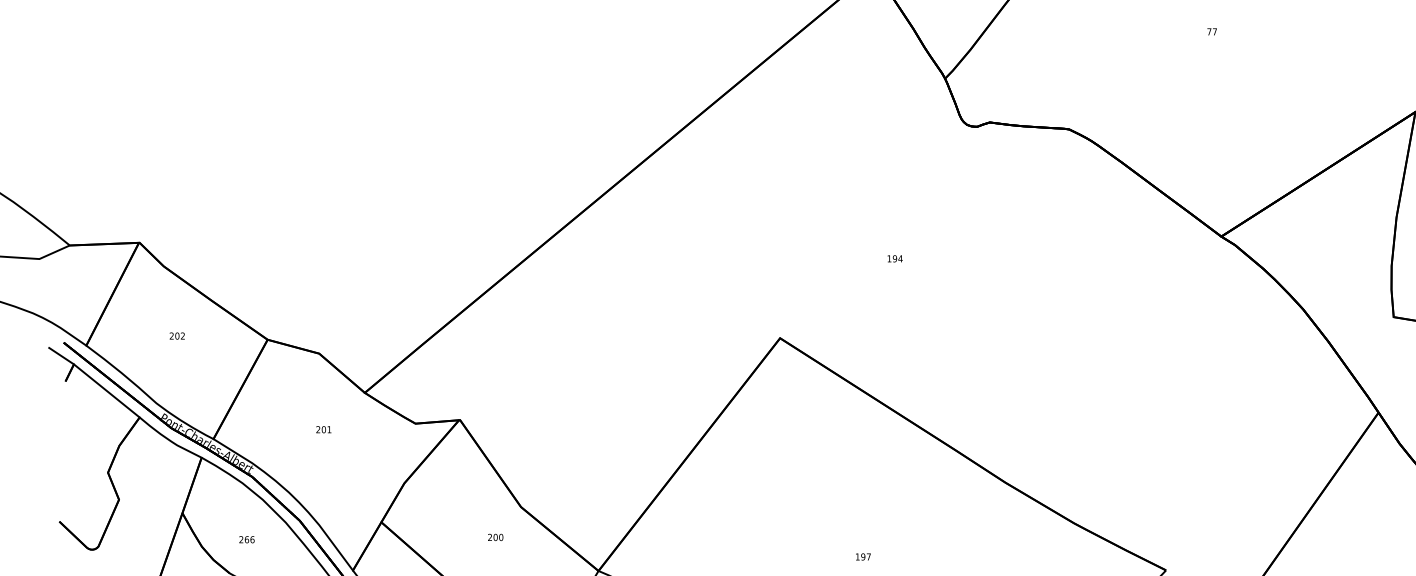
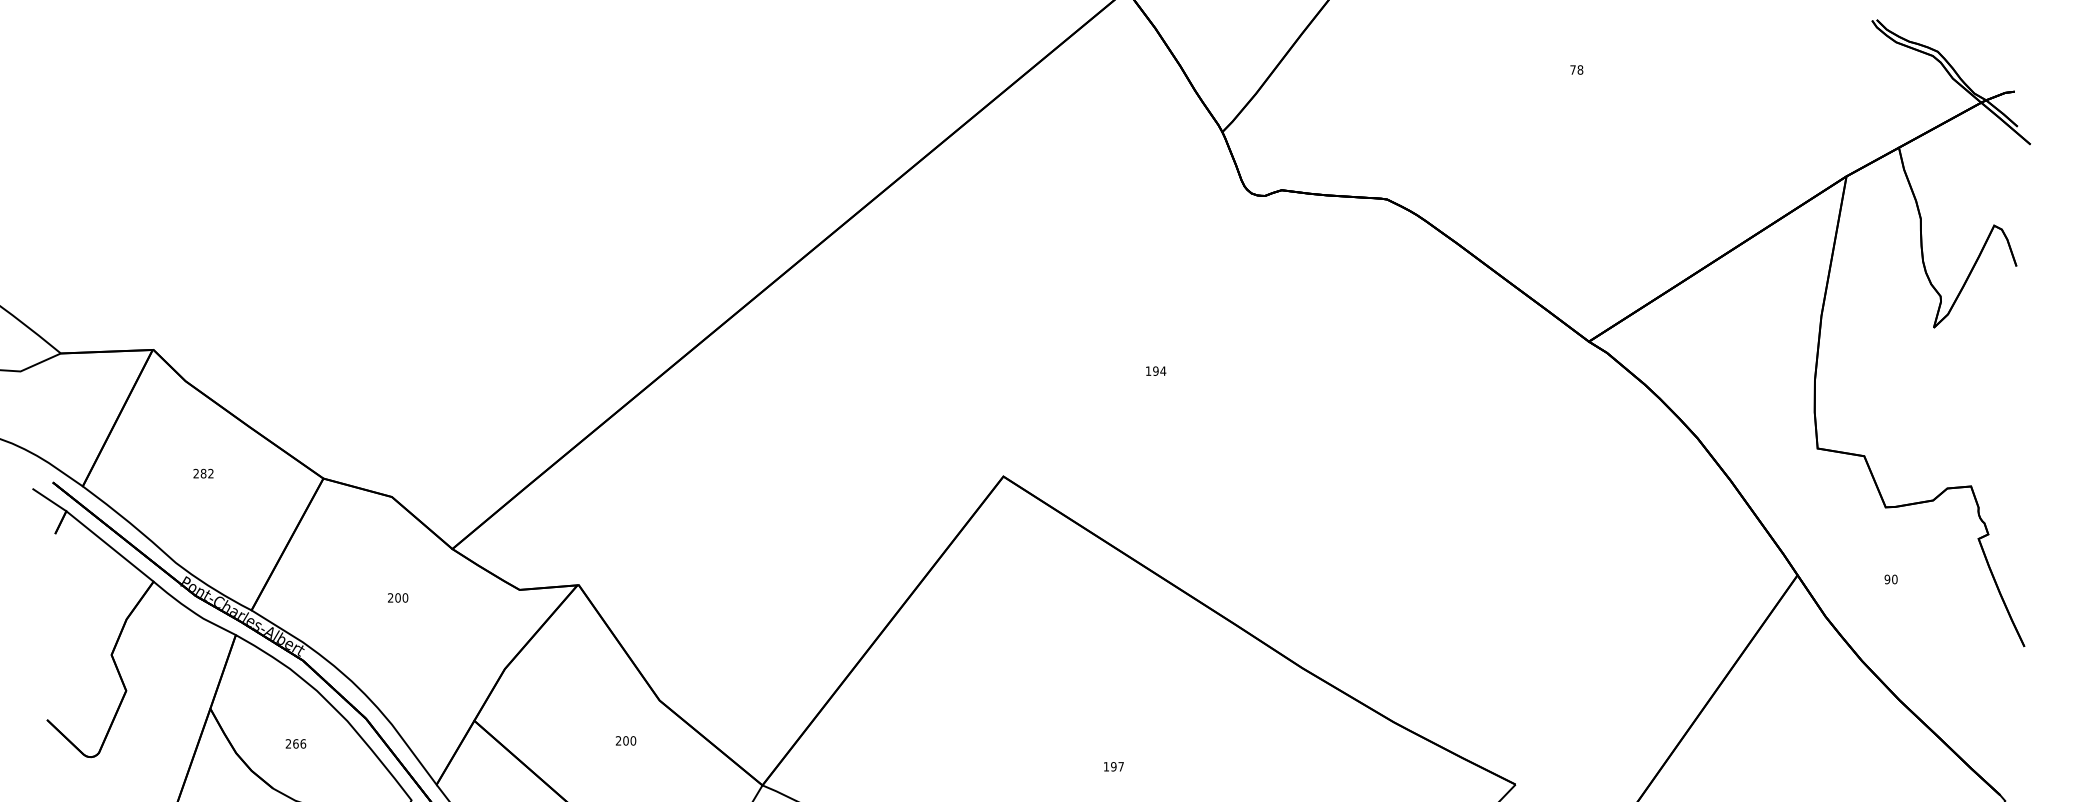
text: (1214, 31) -> (1580, 69), 77 -> 78
text: (177, 335) -> (203, 473), 202 -> 282
text: (329, 429) -> (405, 597), 201 -> 200

